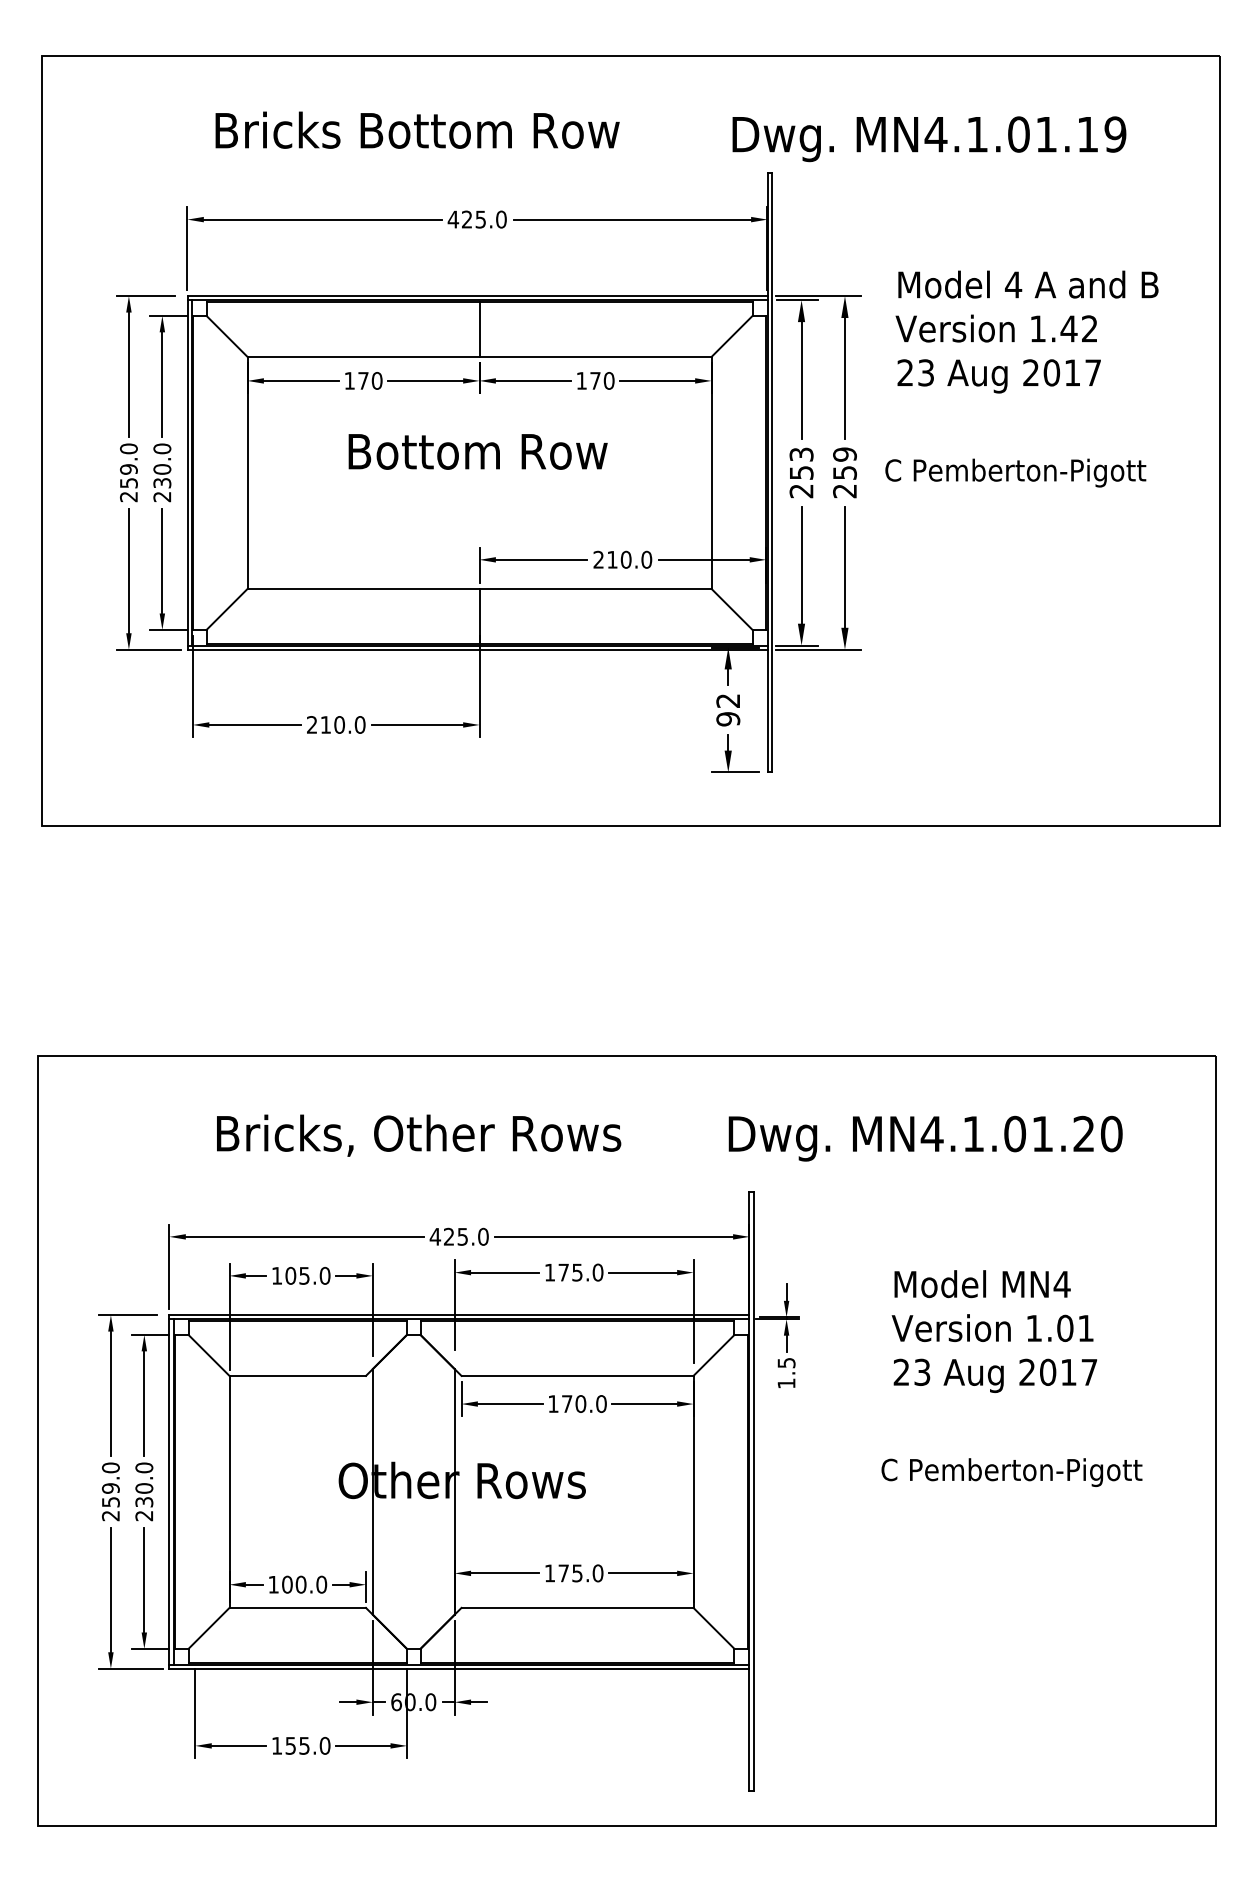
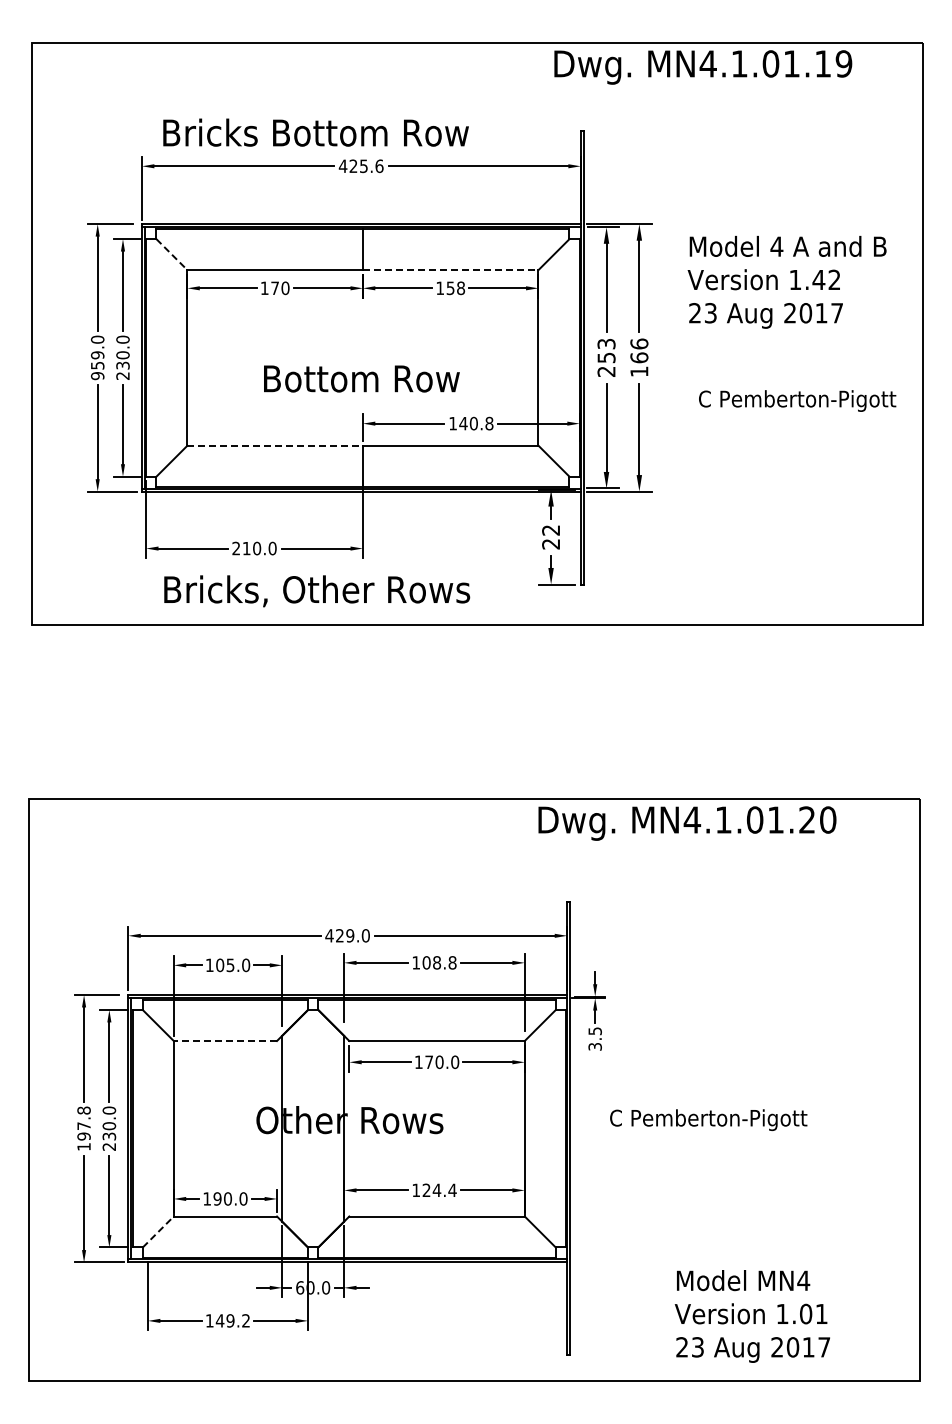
text: (416, 130) -> (315, 132), moved
text: (929, 139) -> (703, 67), moved
text: (501, 218) -> (379, 165), 425.0 -> 425.6
text: (1026, 332) -> (786, 282), moved
line: (226, 336) -> (171, 254), solid -> dashed
line: (595, 357) -> (450, 270), solid -> dashed
text: (601, 381) -> (455, 288), 170 -> 158
text: (477, 451) -> (361, 378), moved
text: (845, 472) -> (639, 357), 259 -> 166
text: (1015, 472) -> (797, 400), moved
text: (128, 497) -> (97, 376), 259.0 -> 959.0
text: (623, 559) -> (471, 423), 210.0 -> 140.8
line: (363, 588) -> (275, 445), solid -> dashed
text: (728, 718) -> (551, 543), 92 -> 22
text: (419, 1135) -> (317, 591), moved
text: (925, 1138) -> (687, 823), moved
text: (463, 1236) -> (350, 935), 425.0 -> 429.0
text: (580, 1272) -> (439, 962), 175.0 -> 108.8
text: (993, 1331) -> (751, 1316), moved
line: (297, 1376) -> (225, 1041), solid -> dashed
text: (785, 1383) -> (594, 1046), 1.5 -> 3.5
text: (1011, 1471) -> (708, 1119), moved
text: (110, 1491) -> (83, 1128), 259.0 -> 197.8
text: (580, 1573) -> (439, 1190), 175.0 -> 124.4
text: (287, 1584) -> (217, 1198), 100.0 -> 190.0
line: (209, 1629) -> (158, 1232), solid -> dashed
text: (307, 1745) -> (232, 1320), 155.0 -> 149.2

